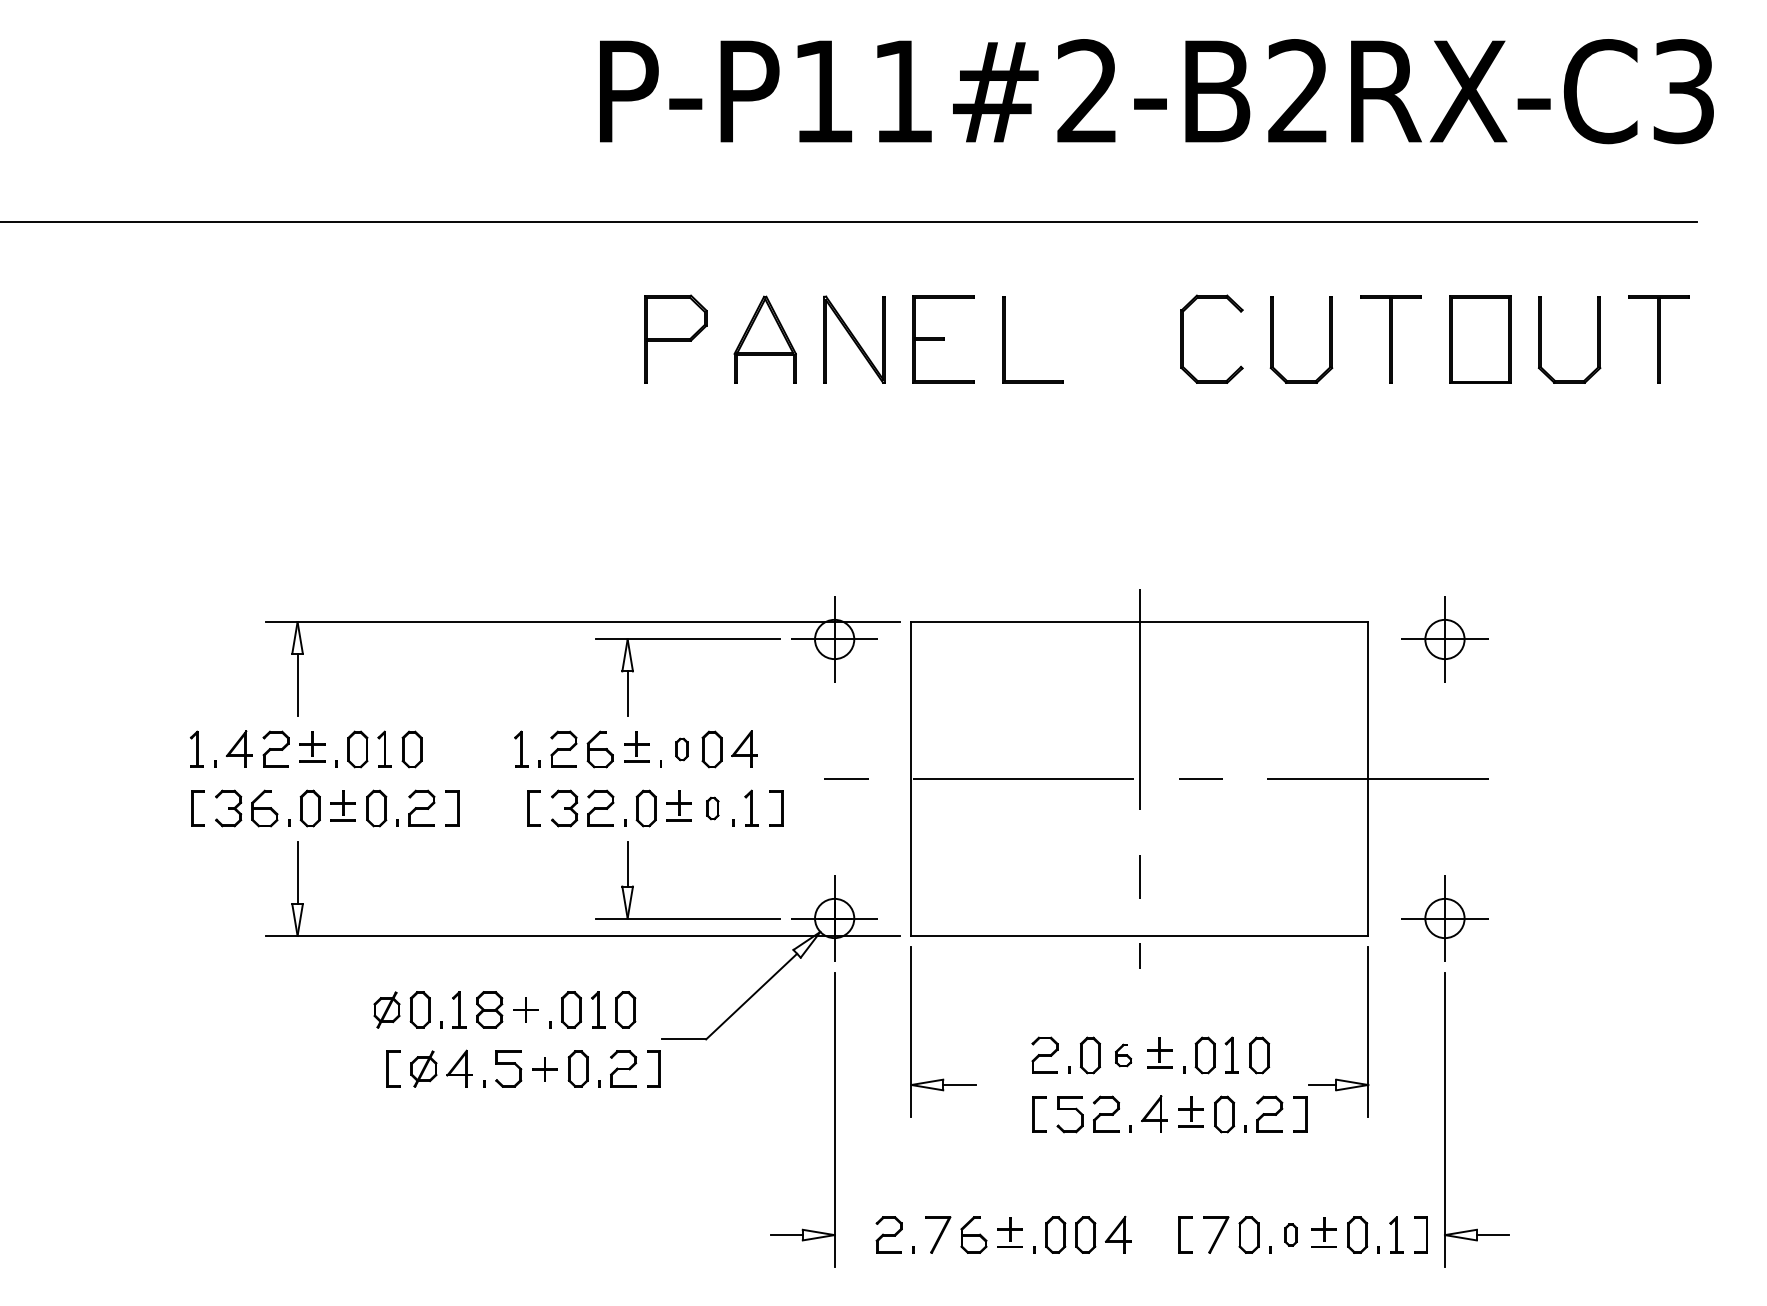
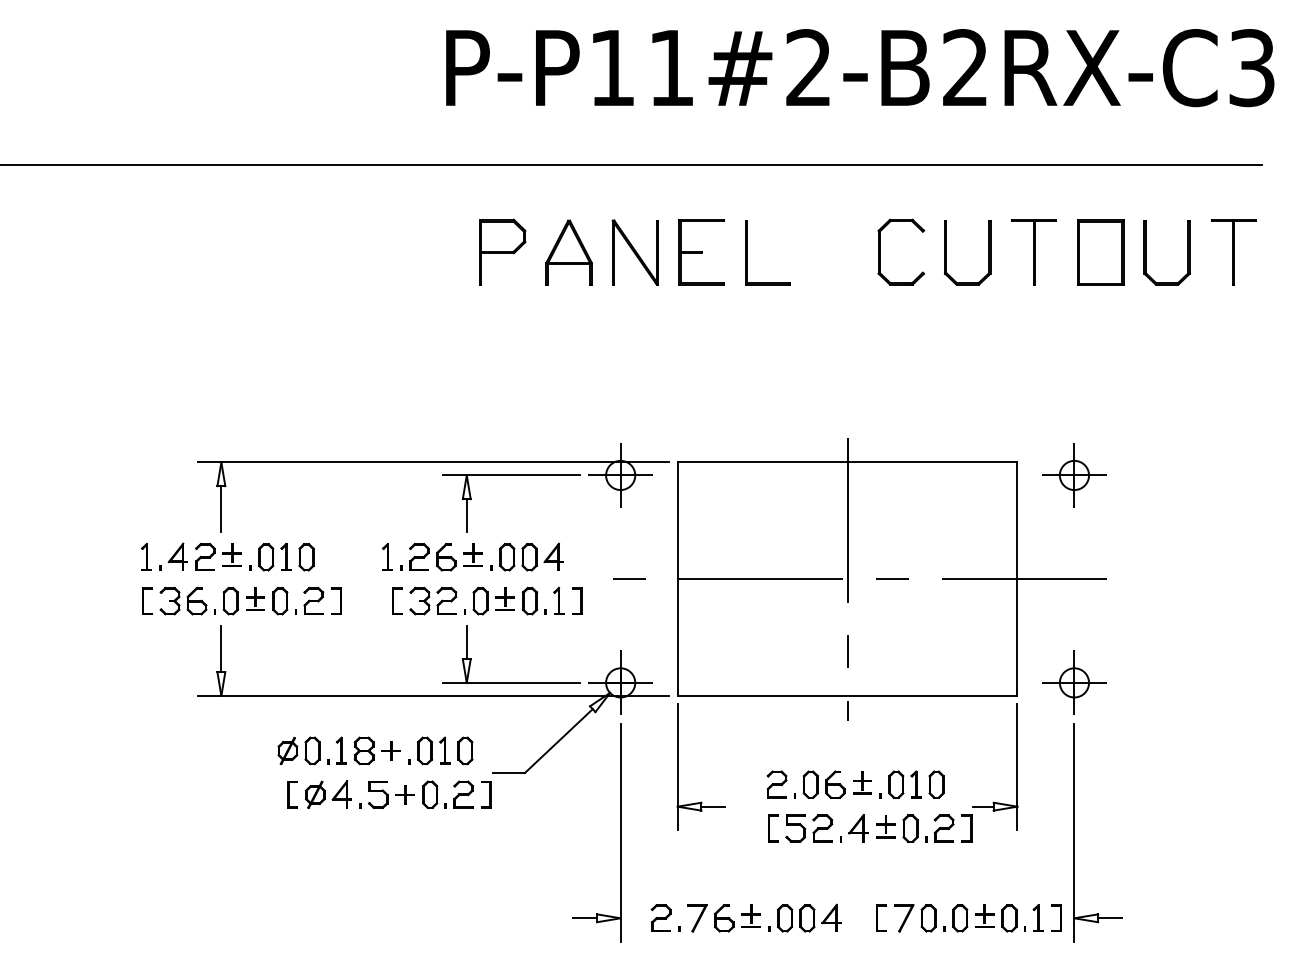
part: (681, 749) -> (506, 557), size x1.67
part: (712, 808) -> (529, 601), size x1.67
part: (1123, 1055) -> (835, 784), size x1.67
part: (1290, 1234) -> (959, 917), size x1.67

